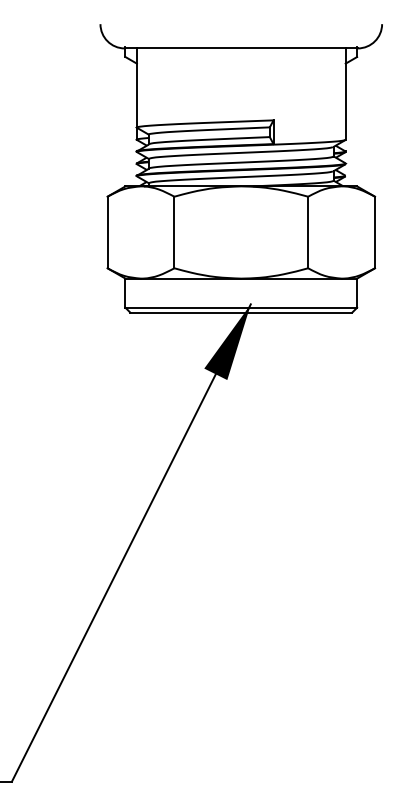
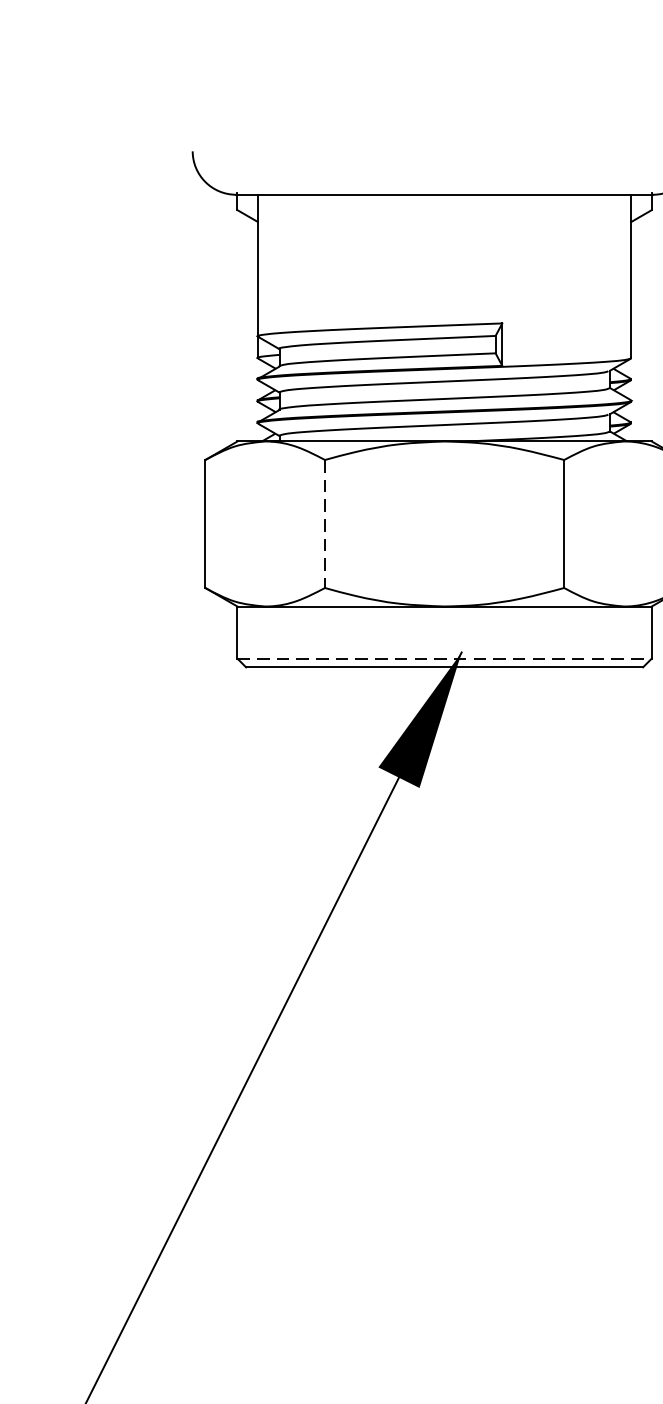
line: (174, 232) -> (325, 523), solid -> dashed
line: (241, 307) -> (444, 658), solid -> dashed

